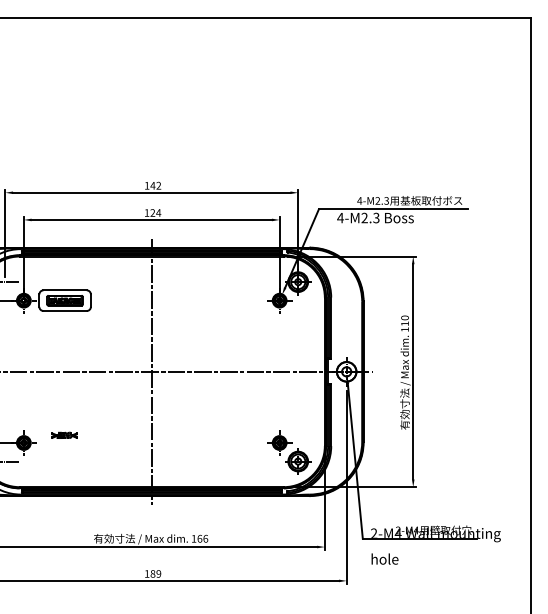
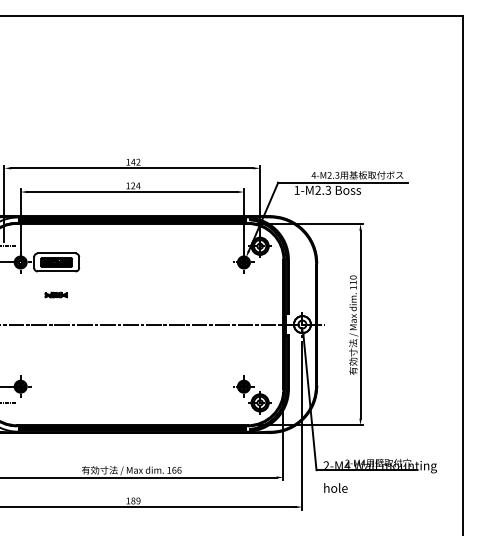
text: (339, 217) -> (296, 189), 4-M2.3 -> 1-M2.3
line: (151, 371) -> (132, 324), removed
part: (63, 434) -> (55, 294), moved

